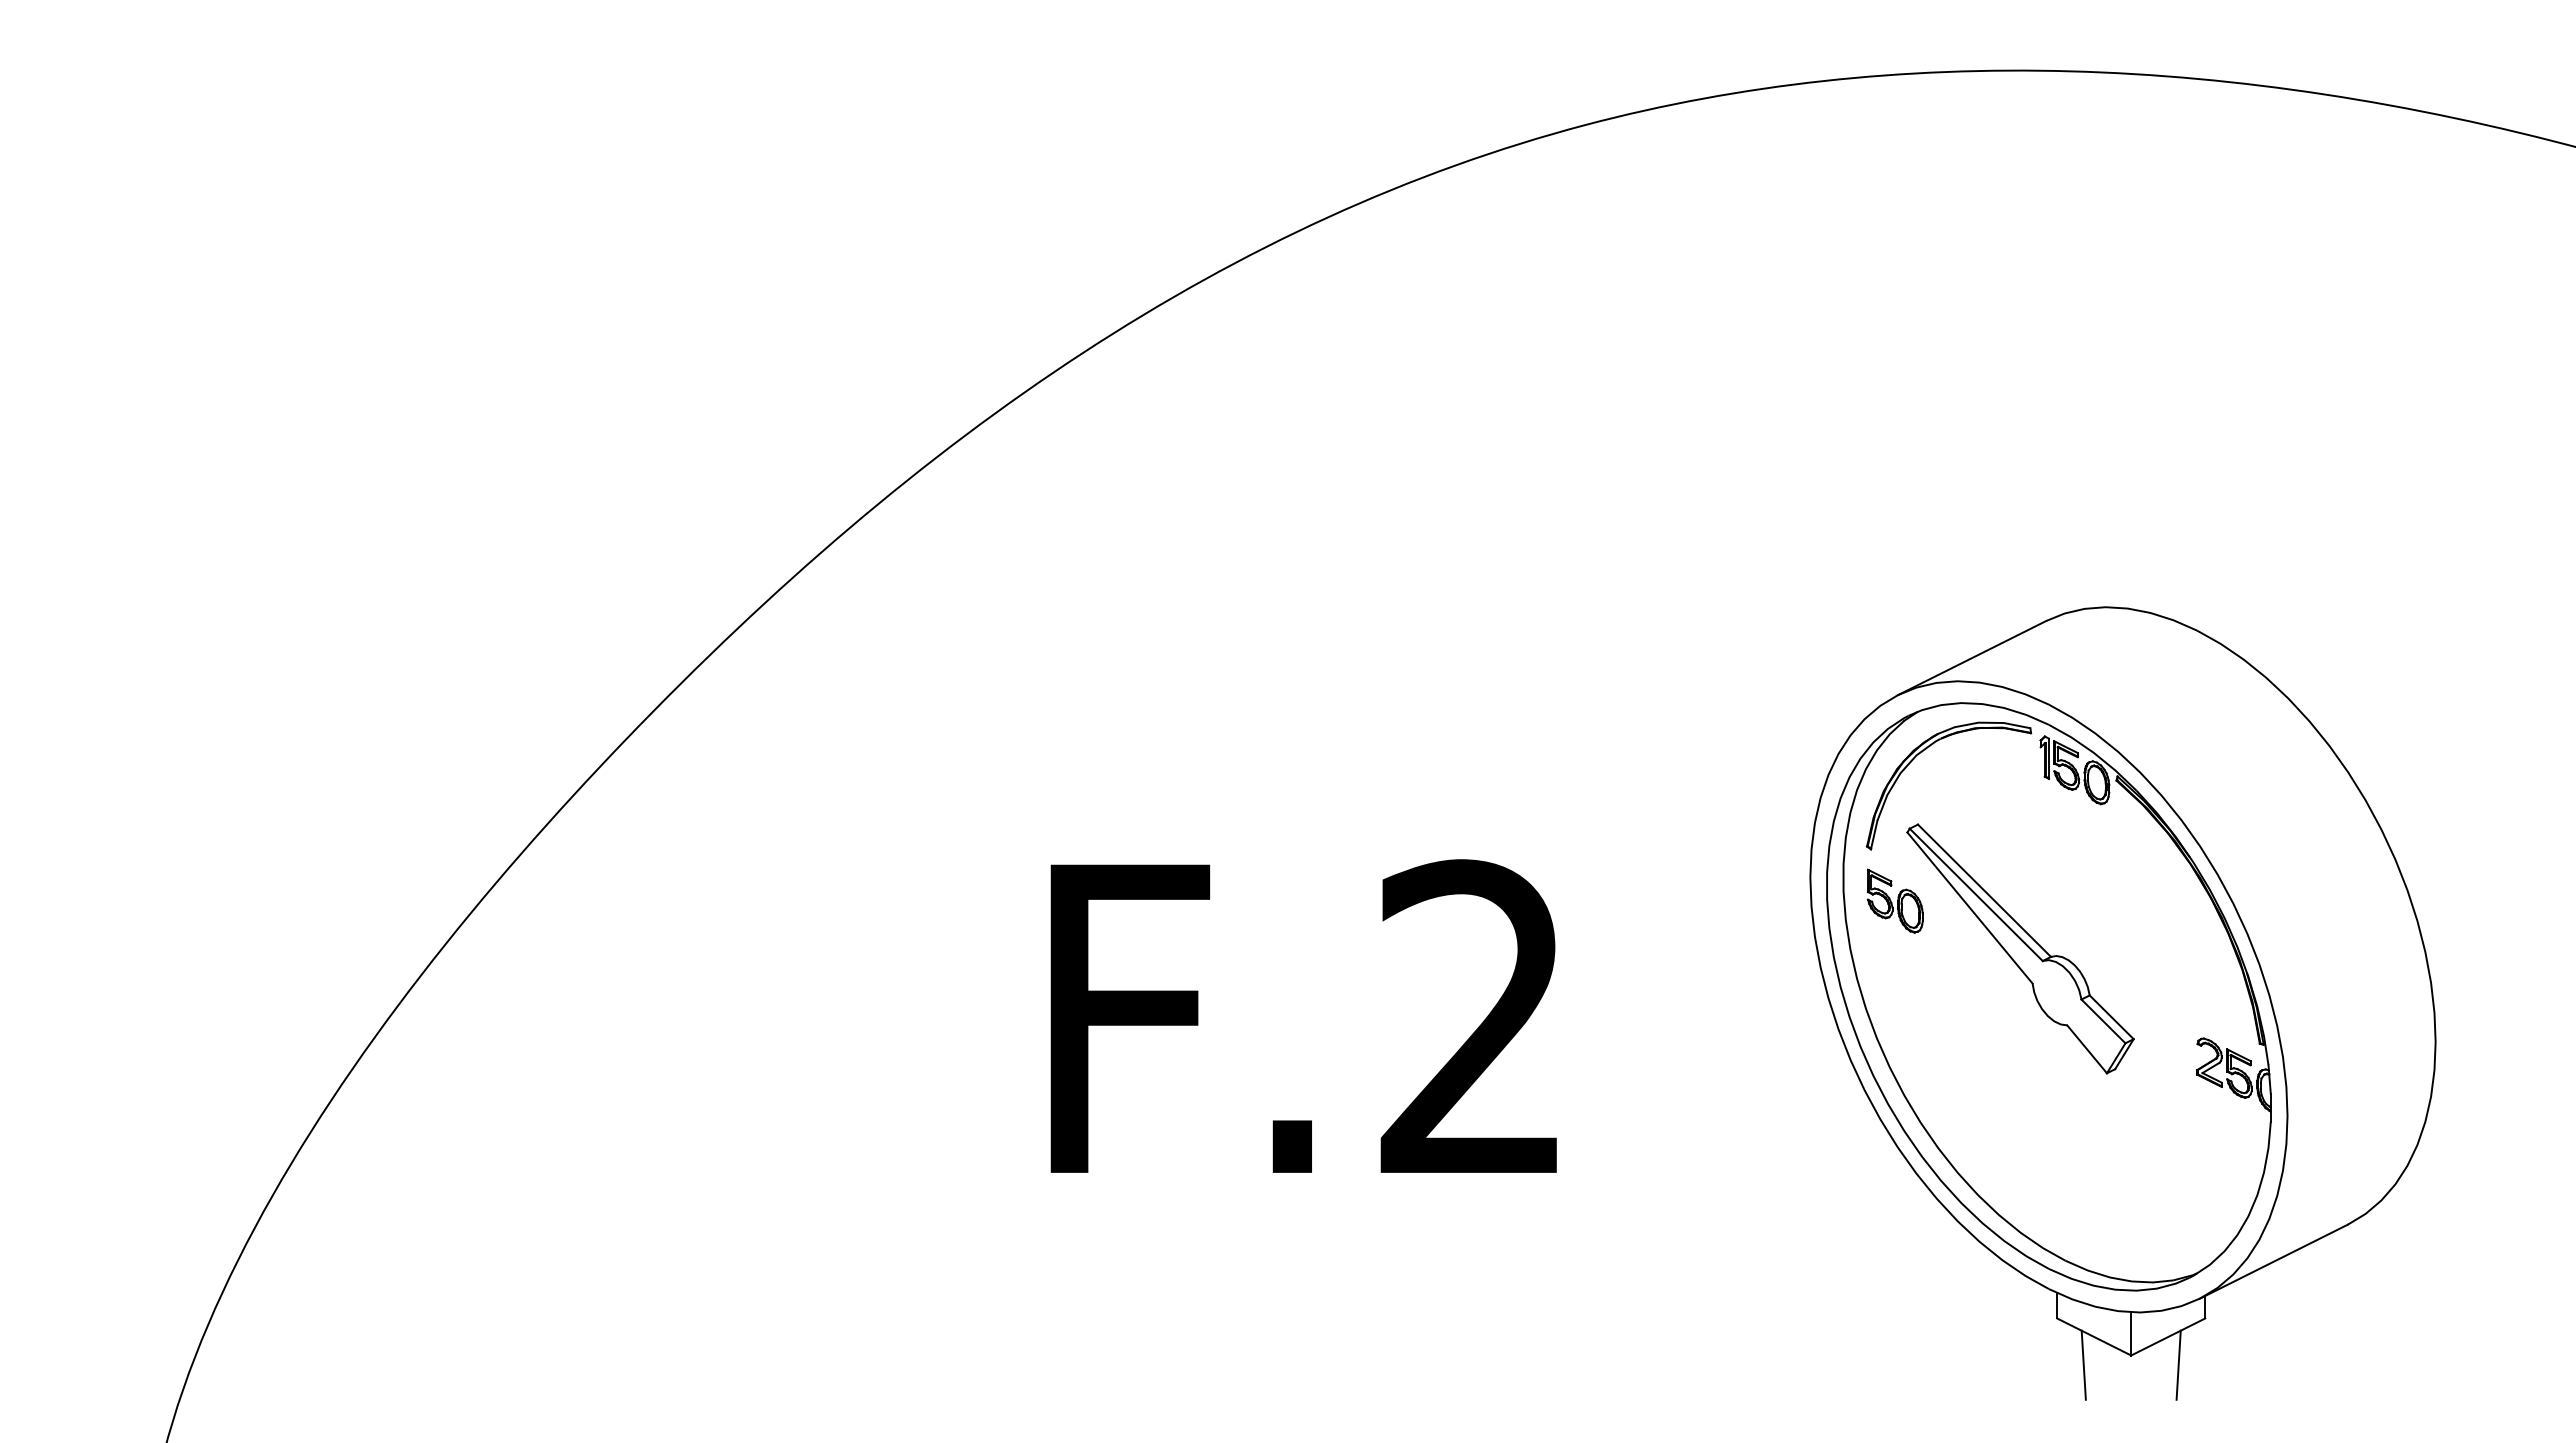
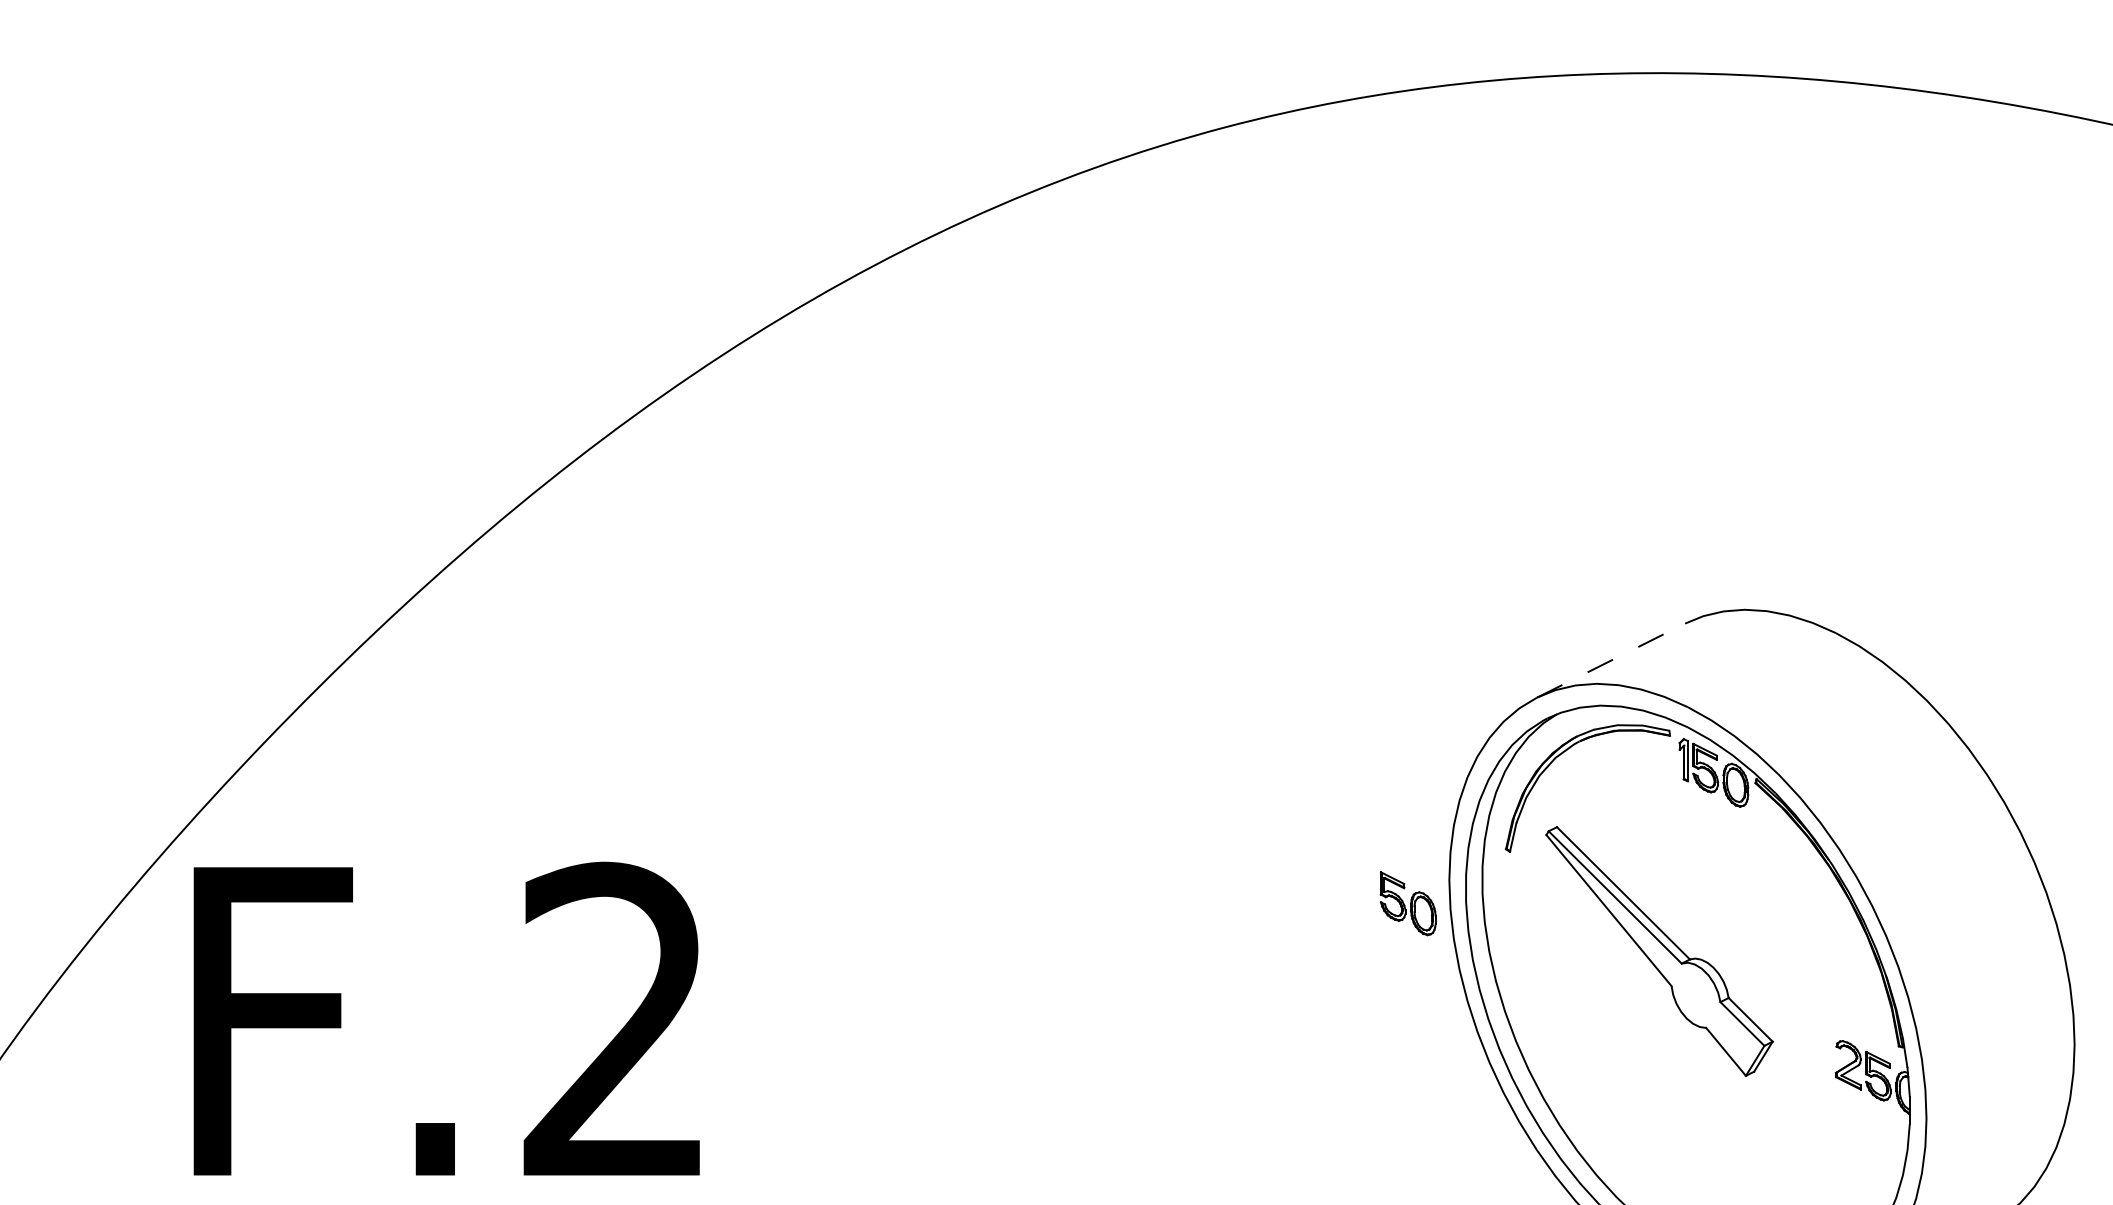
line: (1972, 658) -> (1611, 661), solid -> dashed
part: (1894, 900) -> (1407, 903), moved
text: (1303, 1015) -> (446, 1018), moved

